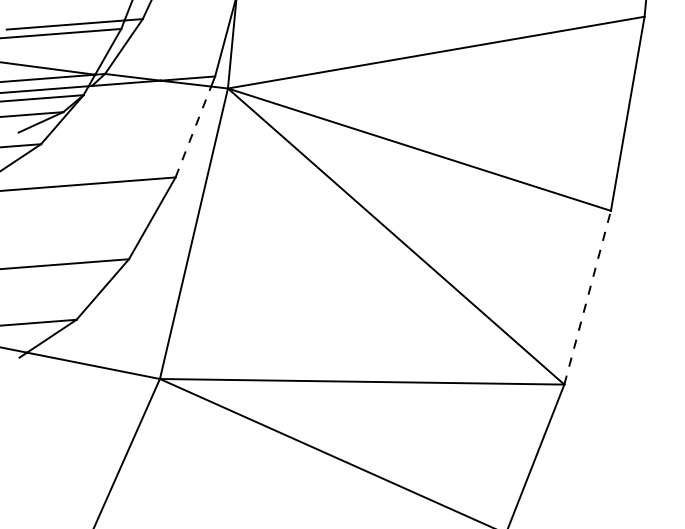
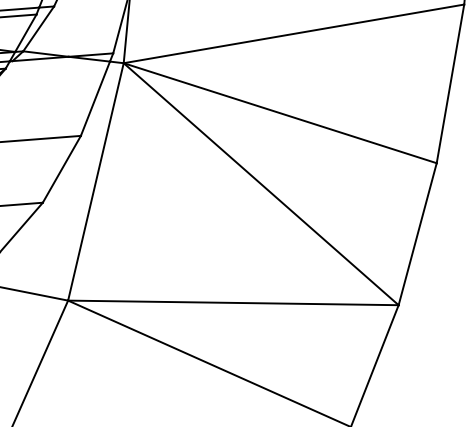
line: (193, 132) -> (95, 99), dashed -> solid
line: (587, 297) -> (417, 234), dashed -> solid

